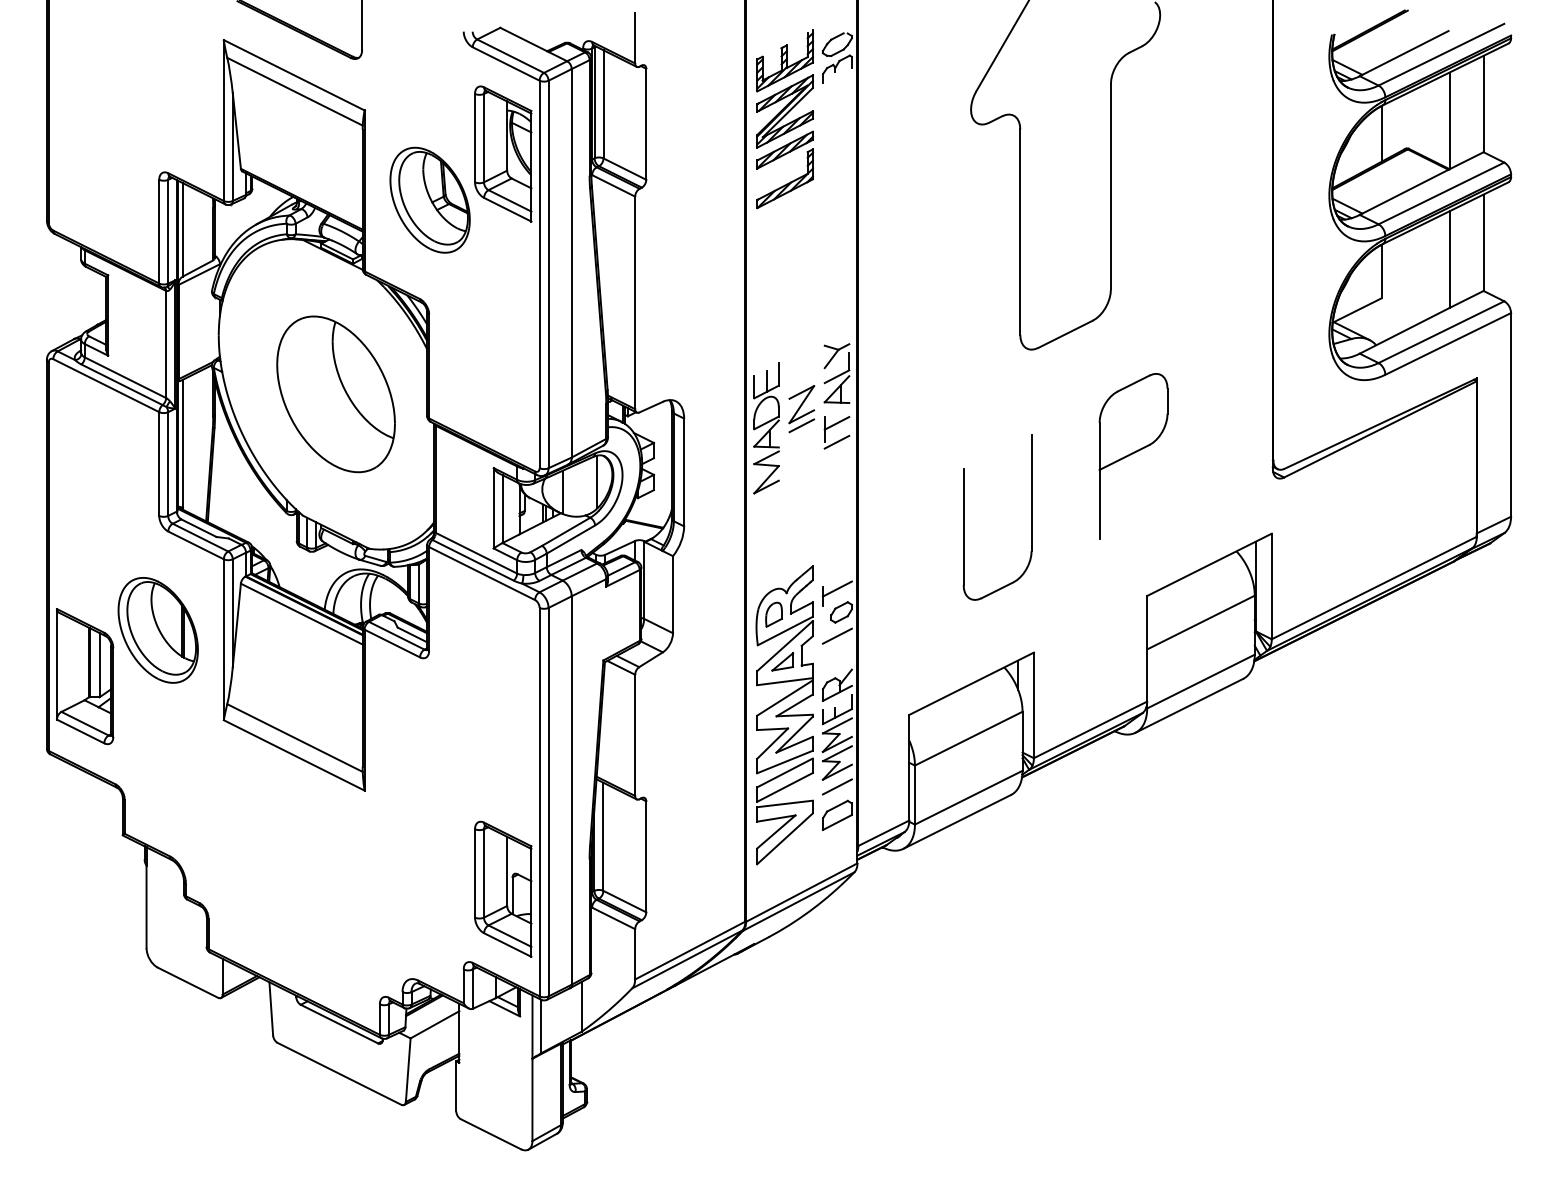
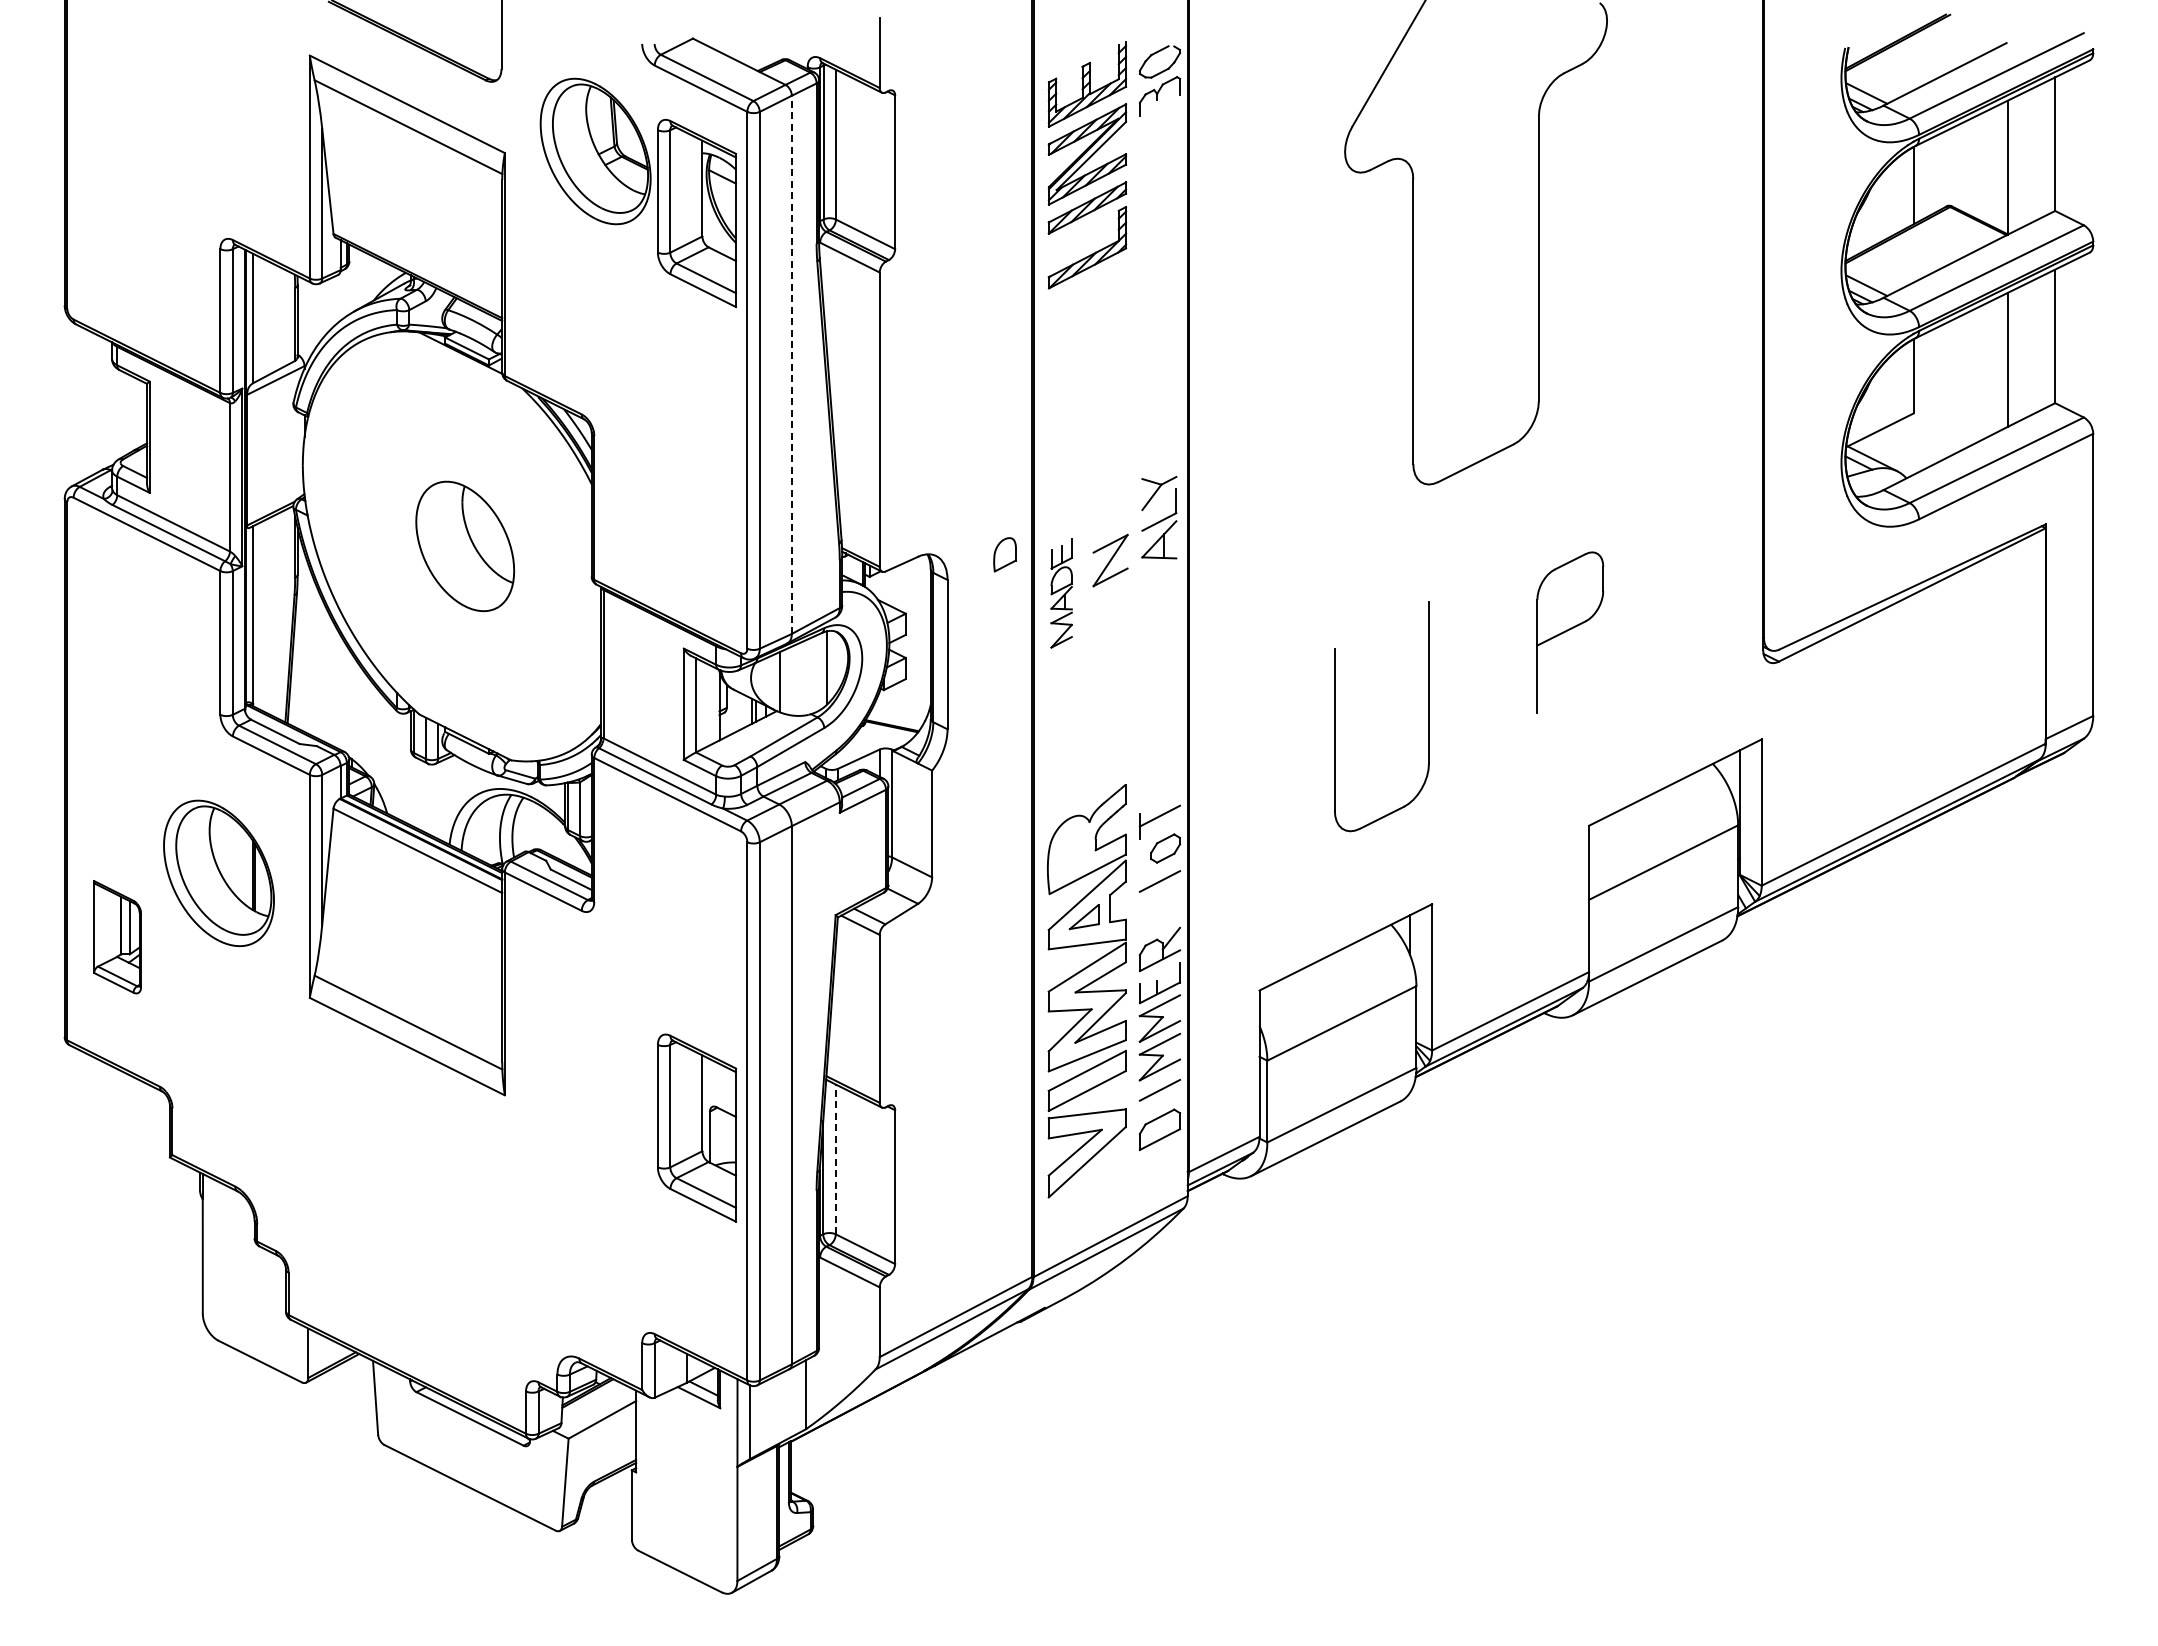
part: (430, 200) -> (595, 151), moved
line: (571, 263) -> (791, 364), solid -> dashed
part: (335, 394) -> (464, 546), size x0.6
line: (801, 425) -> (1110, 589), removed
part: (833, 426) -> (1154, 590), removed
part: (766, 428) -> (1061, 593), size x0.6
part: (1133, 456) -> (1570, 632), size x0.7
part: (774, 614) -> (1005, 554), moved
part: (84, 675) -> (117, 936), size x0.6
line: (603, 836) -> (835, 1159), solid -> dashed
part: (502, 888) -> (696, 1127), moved

